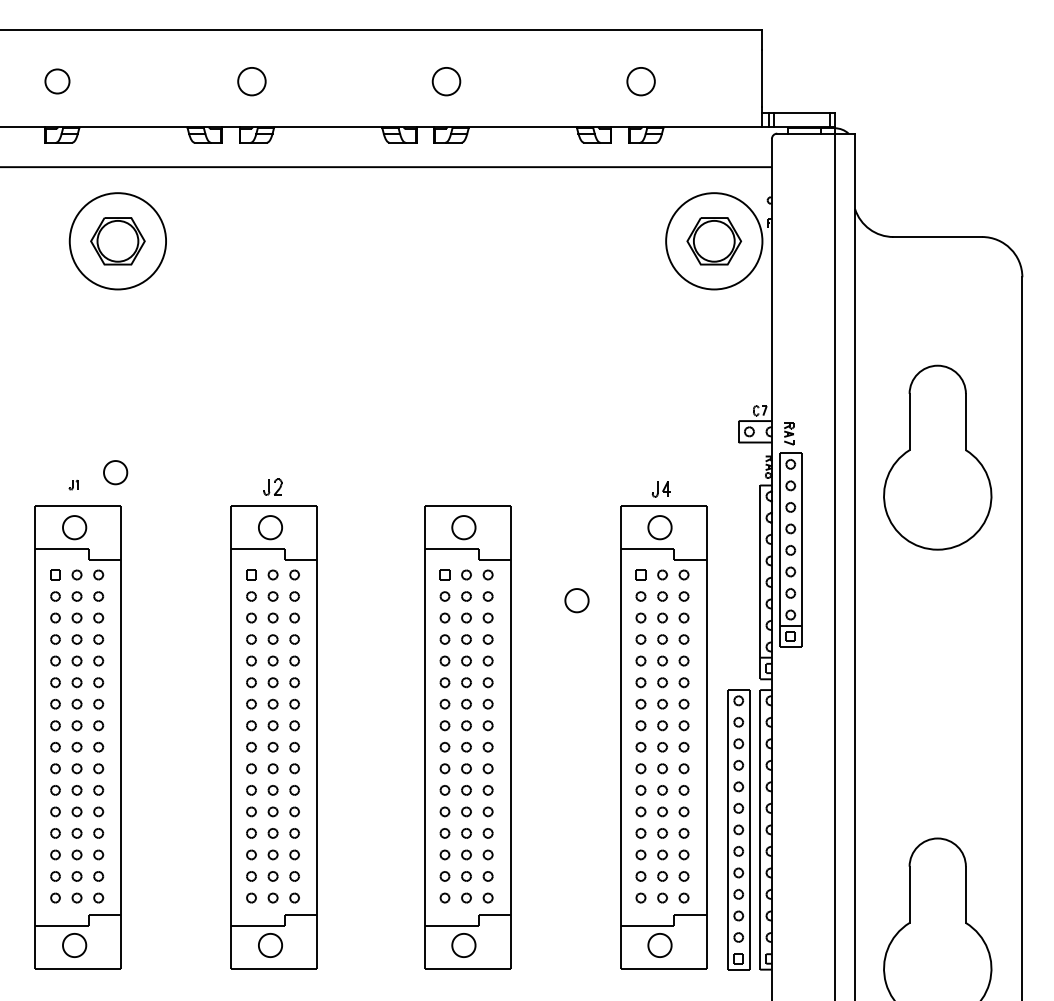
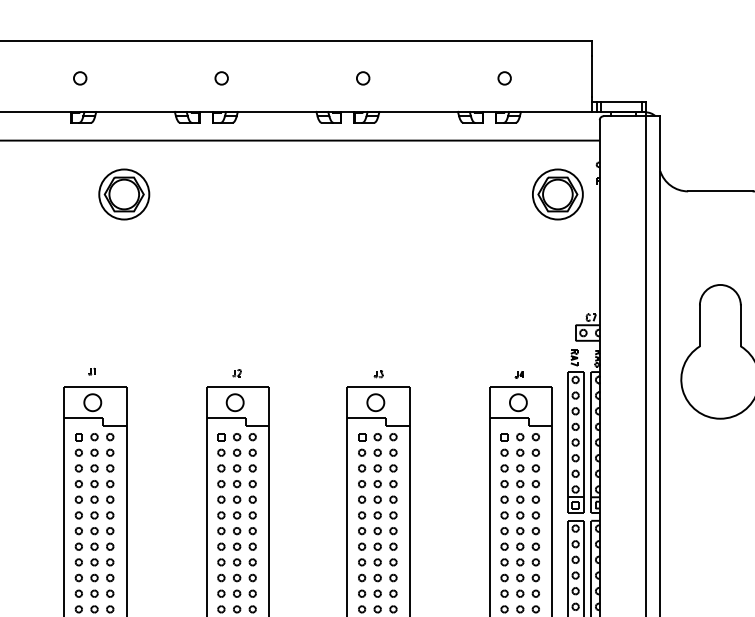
circle: (56, 81) -> (79, 78), size x0.71
circle: (251, 81) -> (221, 78), size x0.62
circle: (446, 81) -> (363, 78), size x0.62
circle: (640, 81) -> (504, 78), size x0.62
circle: (117, 240) -> (123, 193), size x0.71
circle: (713, 240) -> (557, 193), size x0.71
part: (115, 472) -> (122, 362), removed
part: (272, 486) -> (236, 372), size x0.62
part: (467, 487) -> (378, 373), added
part: (661, 489) -> (519, 374), size x0.62
part: (790, 534) -> (575, 430), moved
part: (576, 600) -> (457, 455), removed

